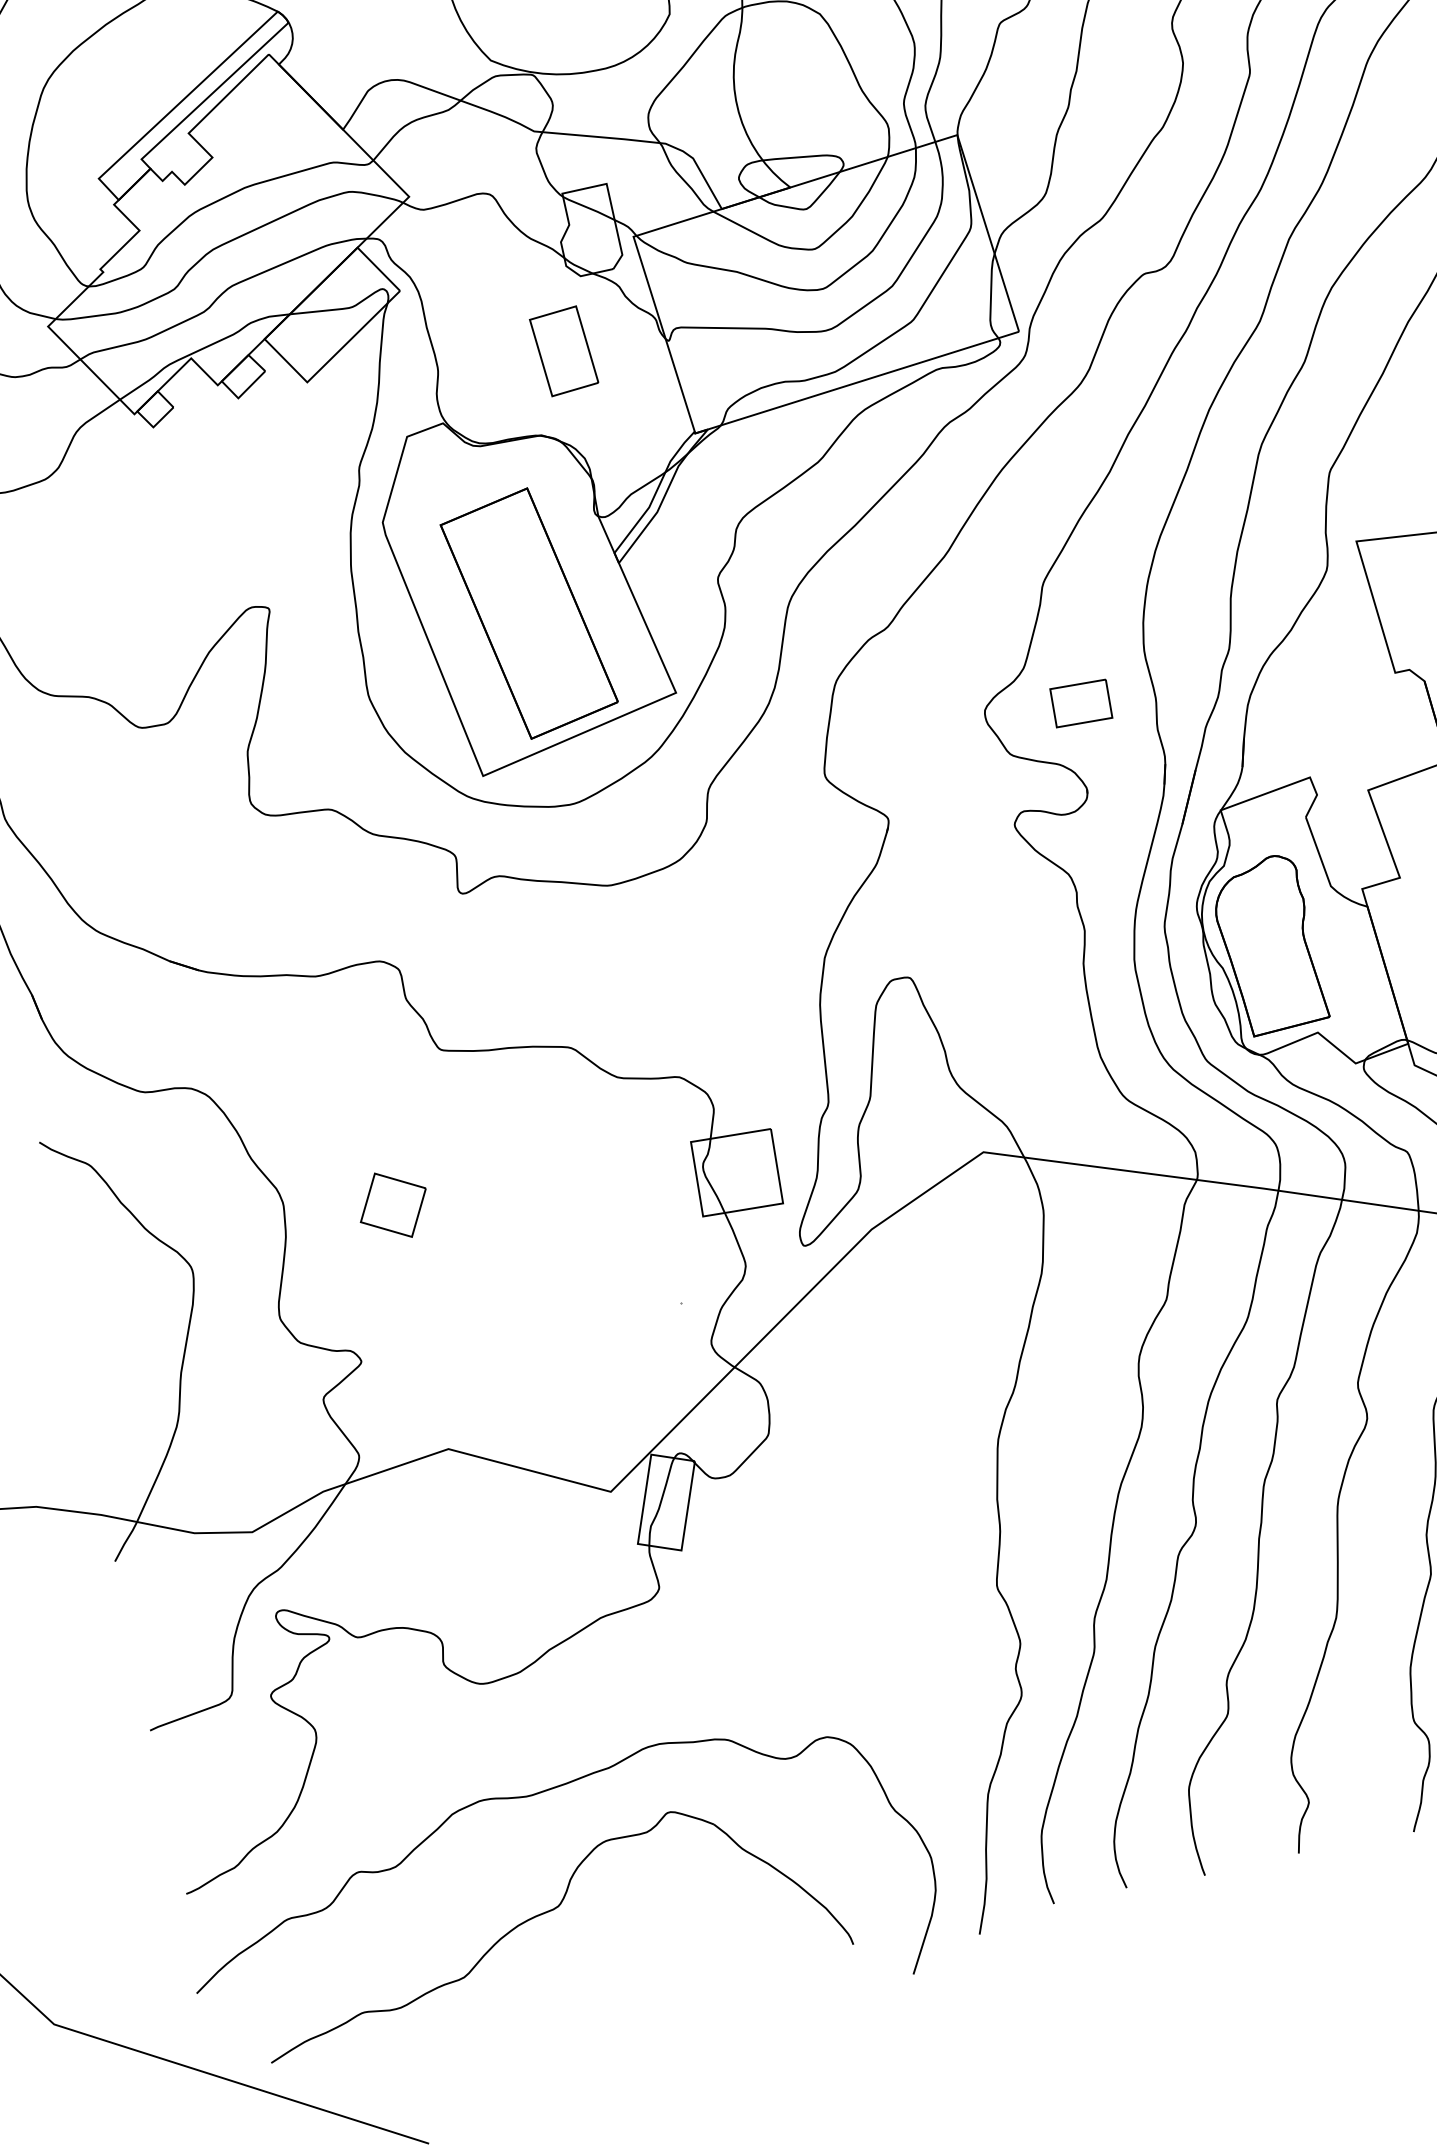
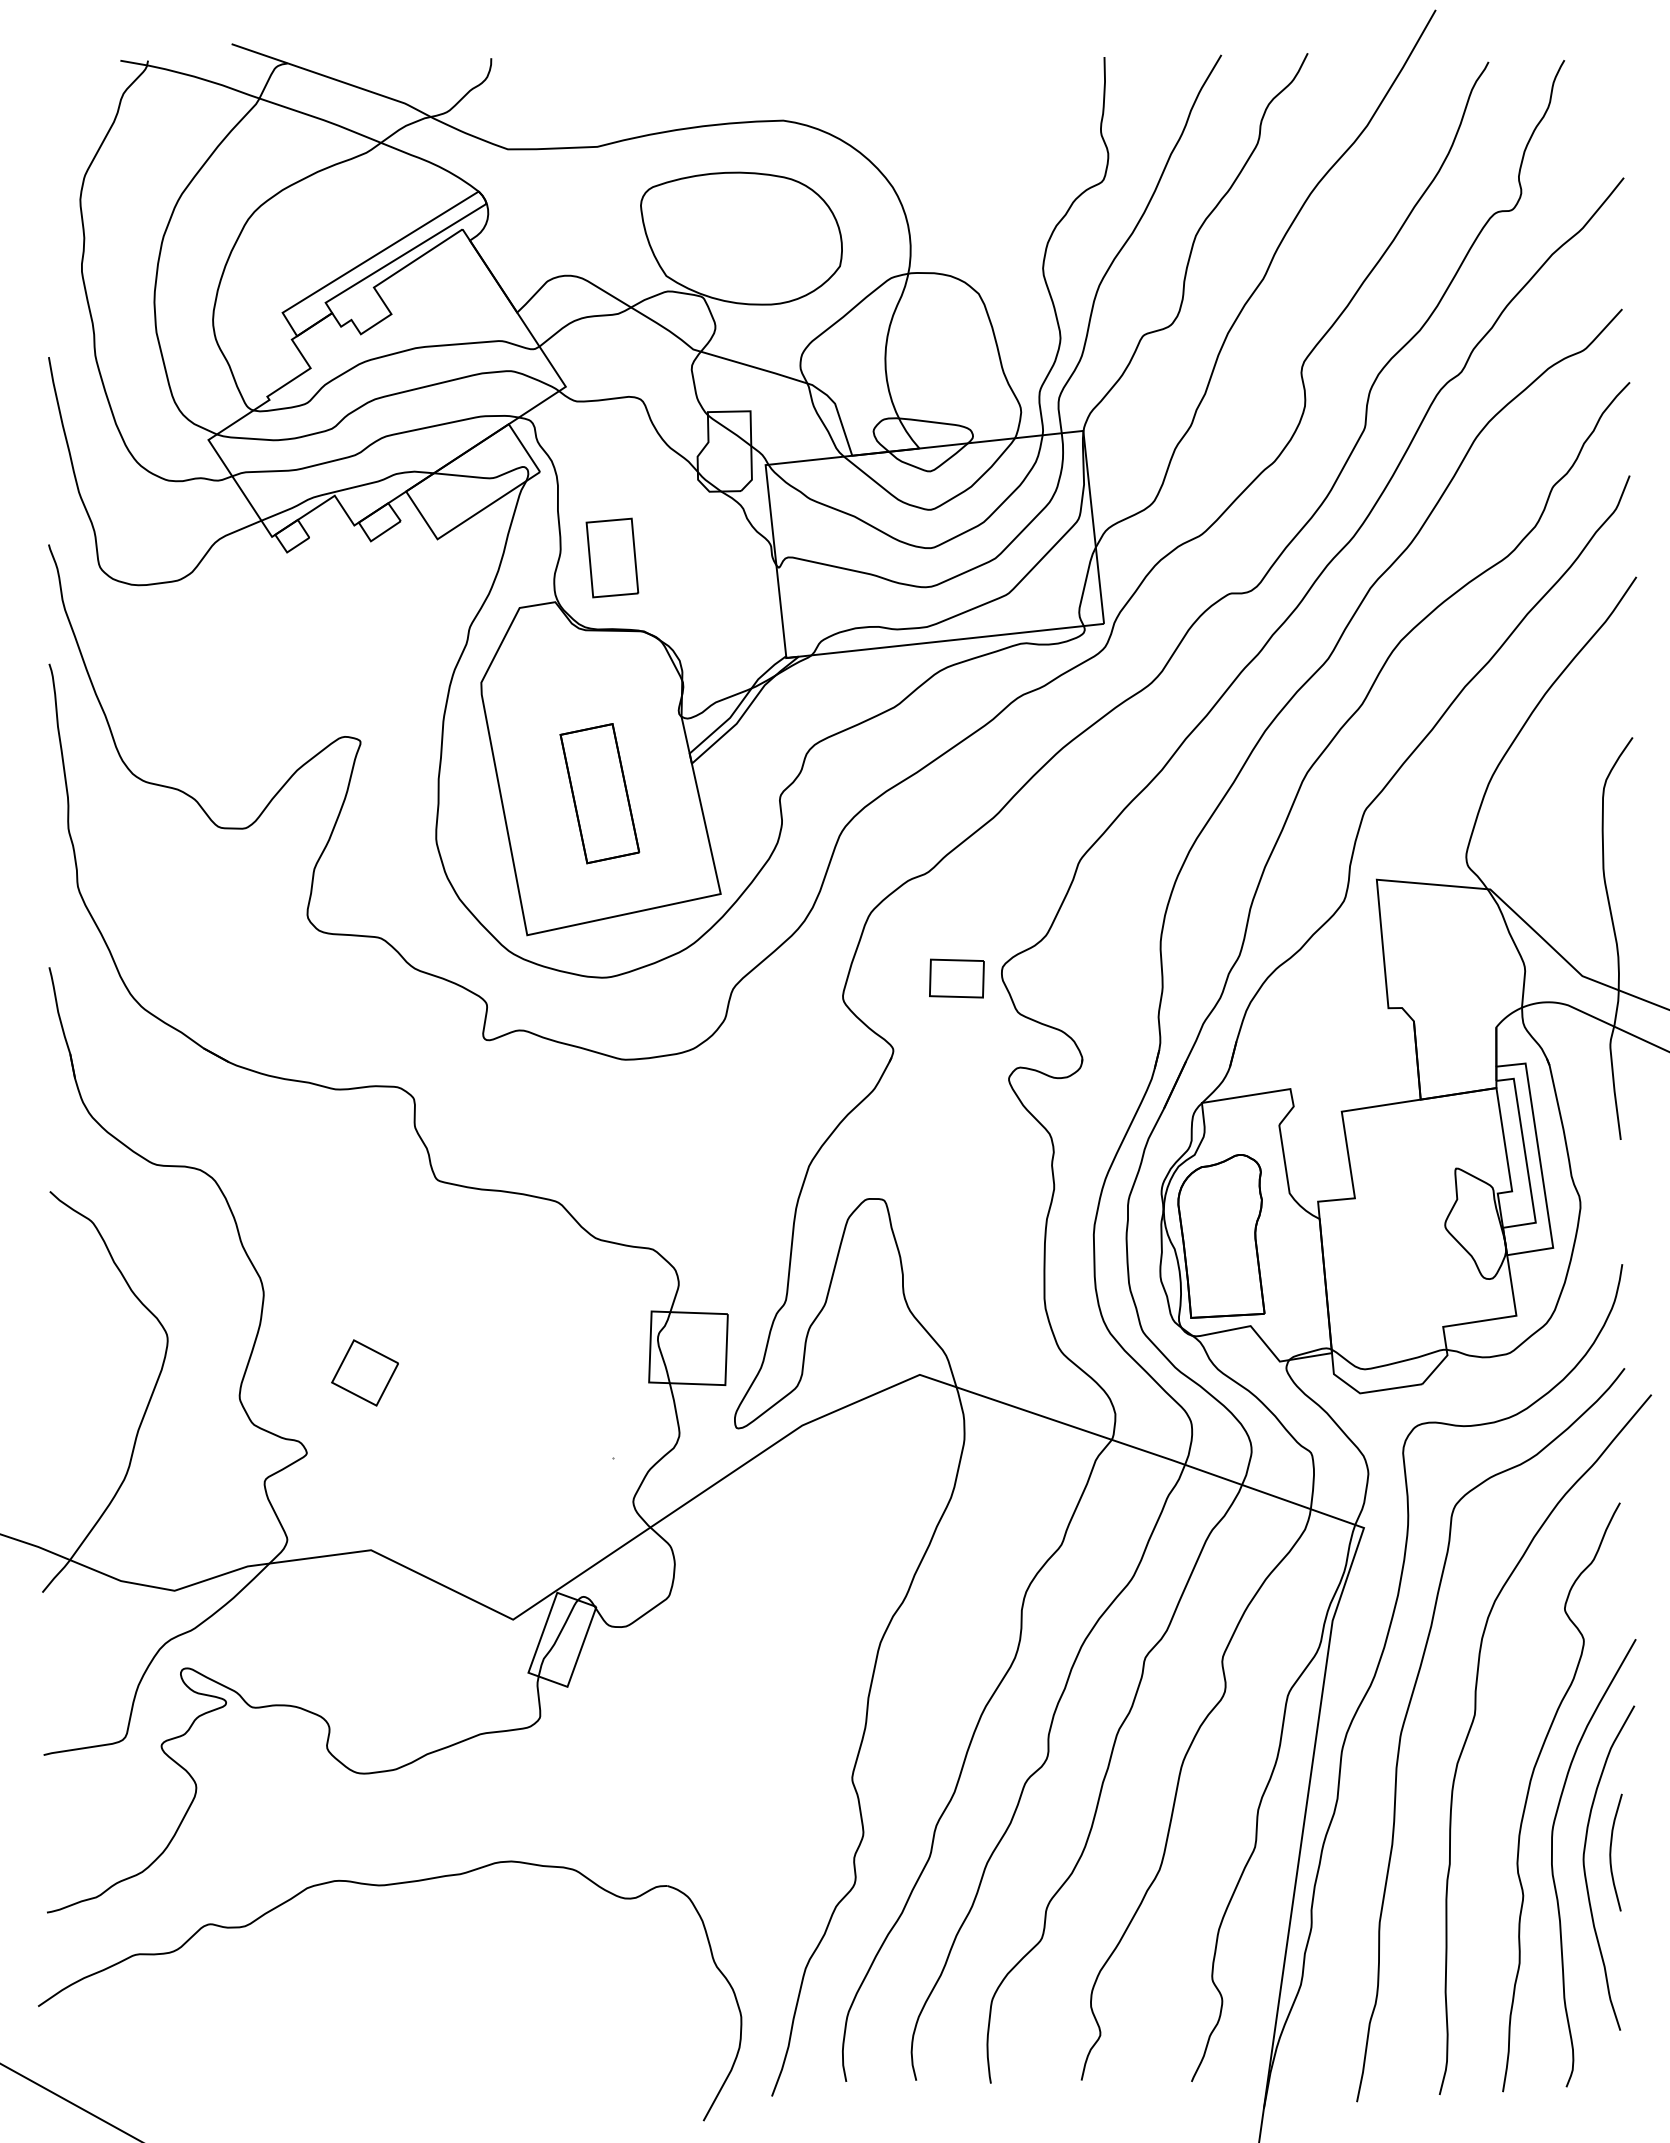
part: (564, 350) -> (612, 557), moved
part: (528, 613) -> (599, 793), size x0.6
part: (1080, 703) -> (956, 978), moved
part: (392, 1204) -> (364, 1372), moved
part: (545, 1914) -> (374, 1997), removed

